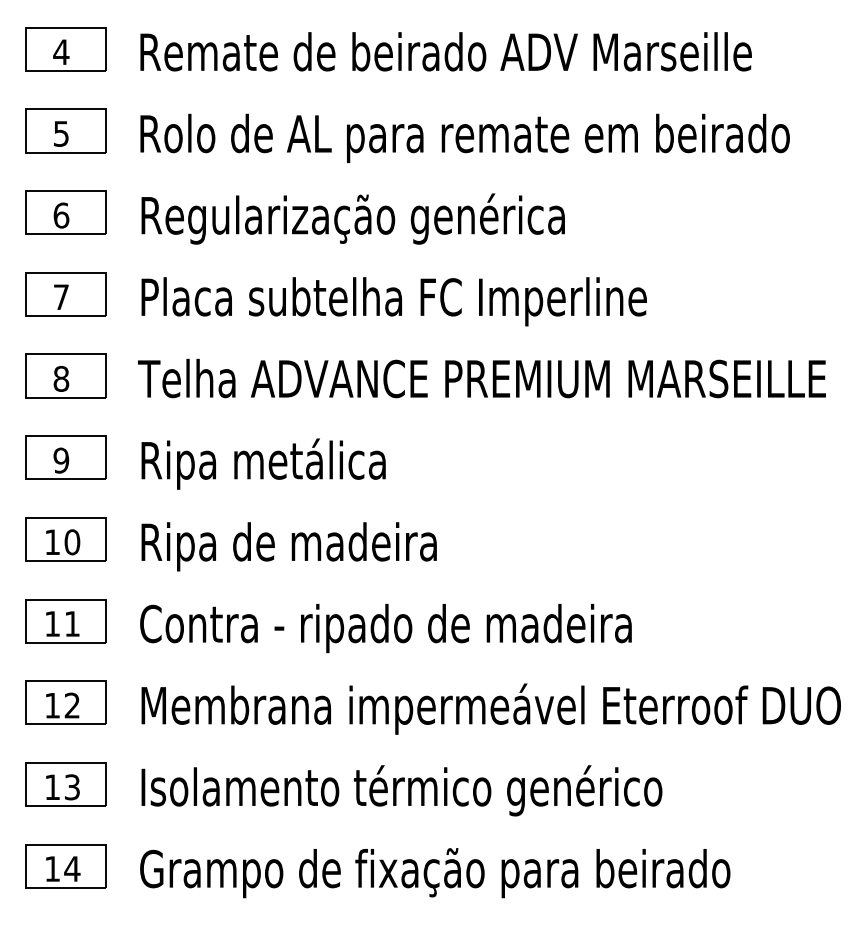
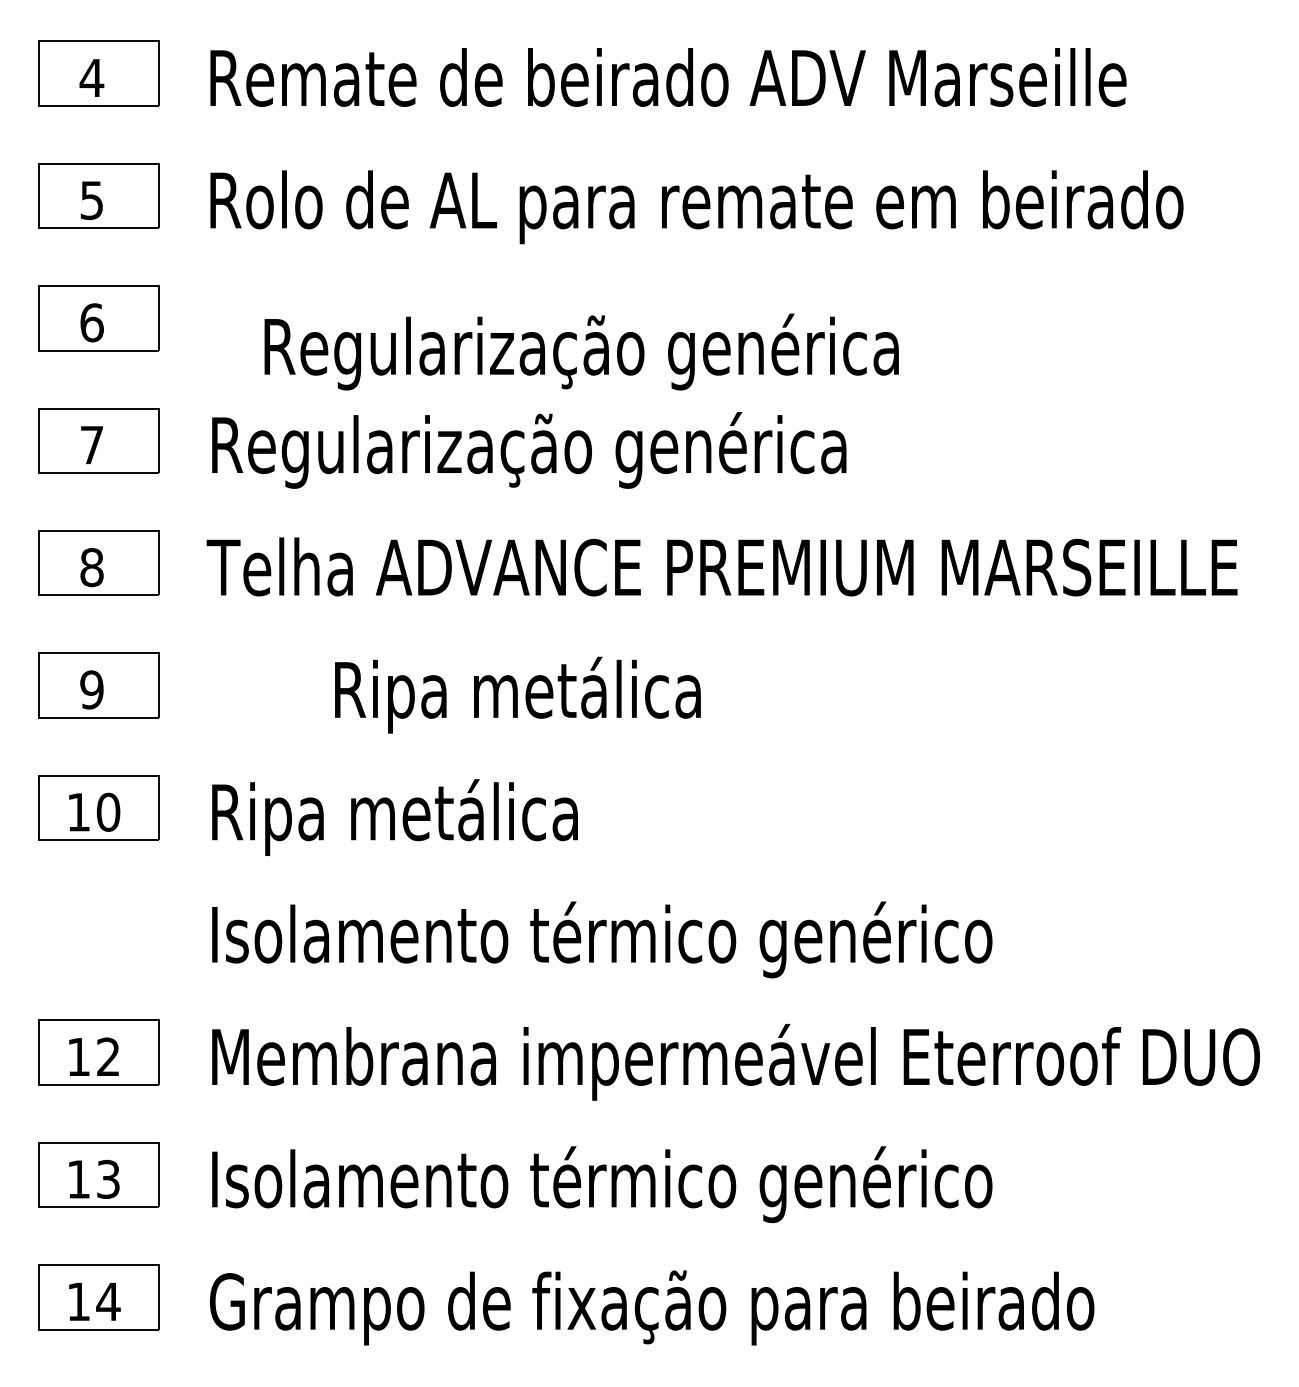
text: (352, 218) -> (580, 351), moved
text: (395, 300) -> (592, 450), Placa subtelha FC Imperline -> Regularização genérica
text: (263, 463) -> (517, 694), moved
text: (334, 540) -> (501, 809), Ripa de madeira -> Ripa metálica
part: (65, 621) -> (98, 930), removed
text: (401, 627) -> (601, 939), Contra - ripado de madeira -> Isolamento térmico genérico

